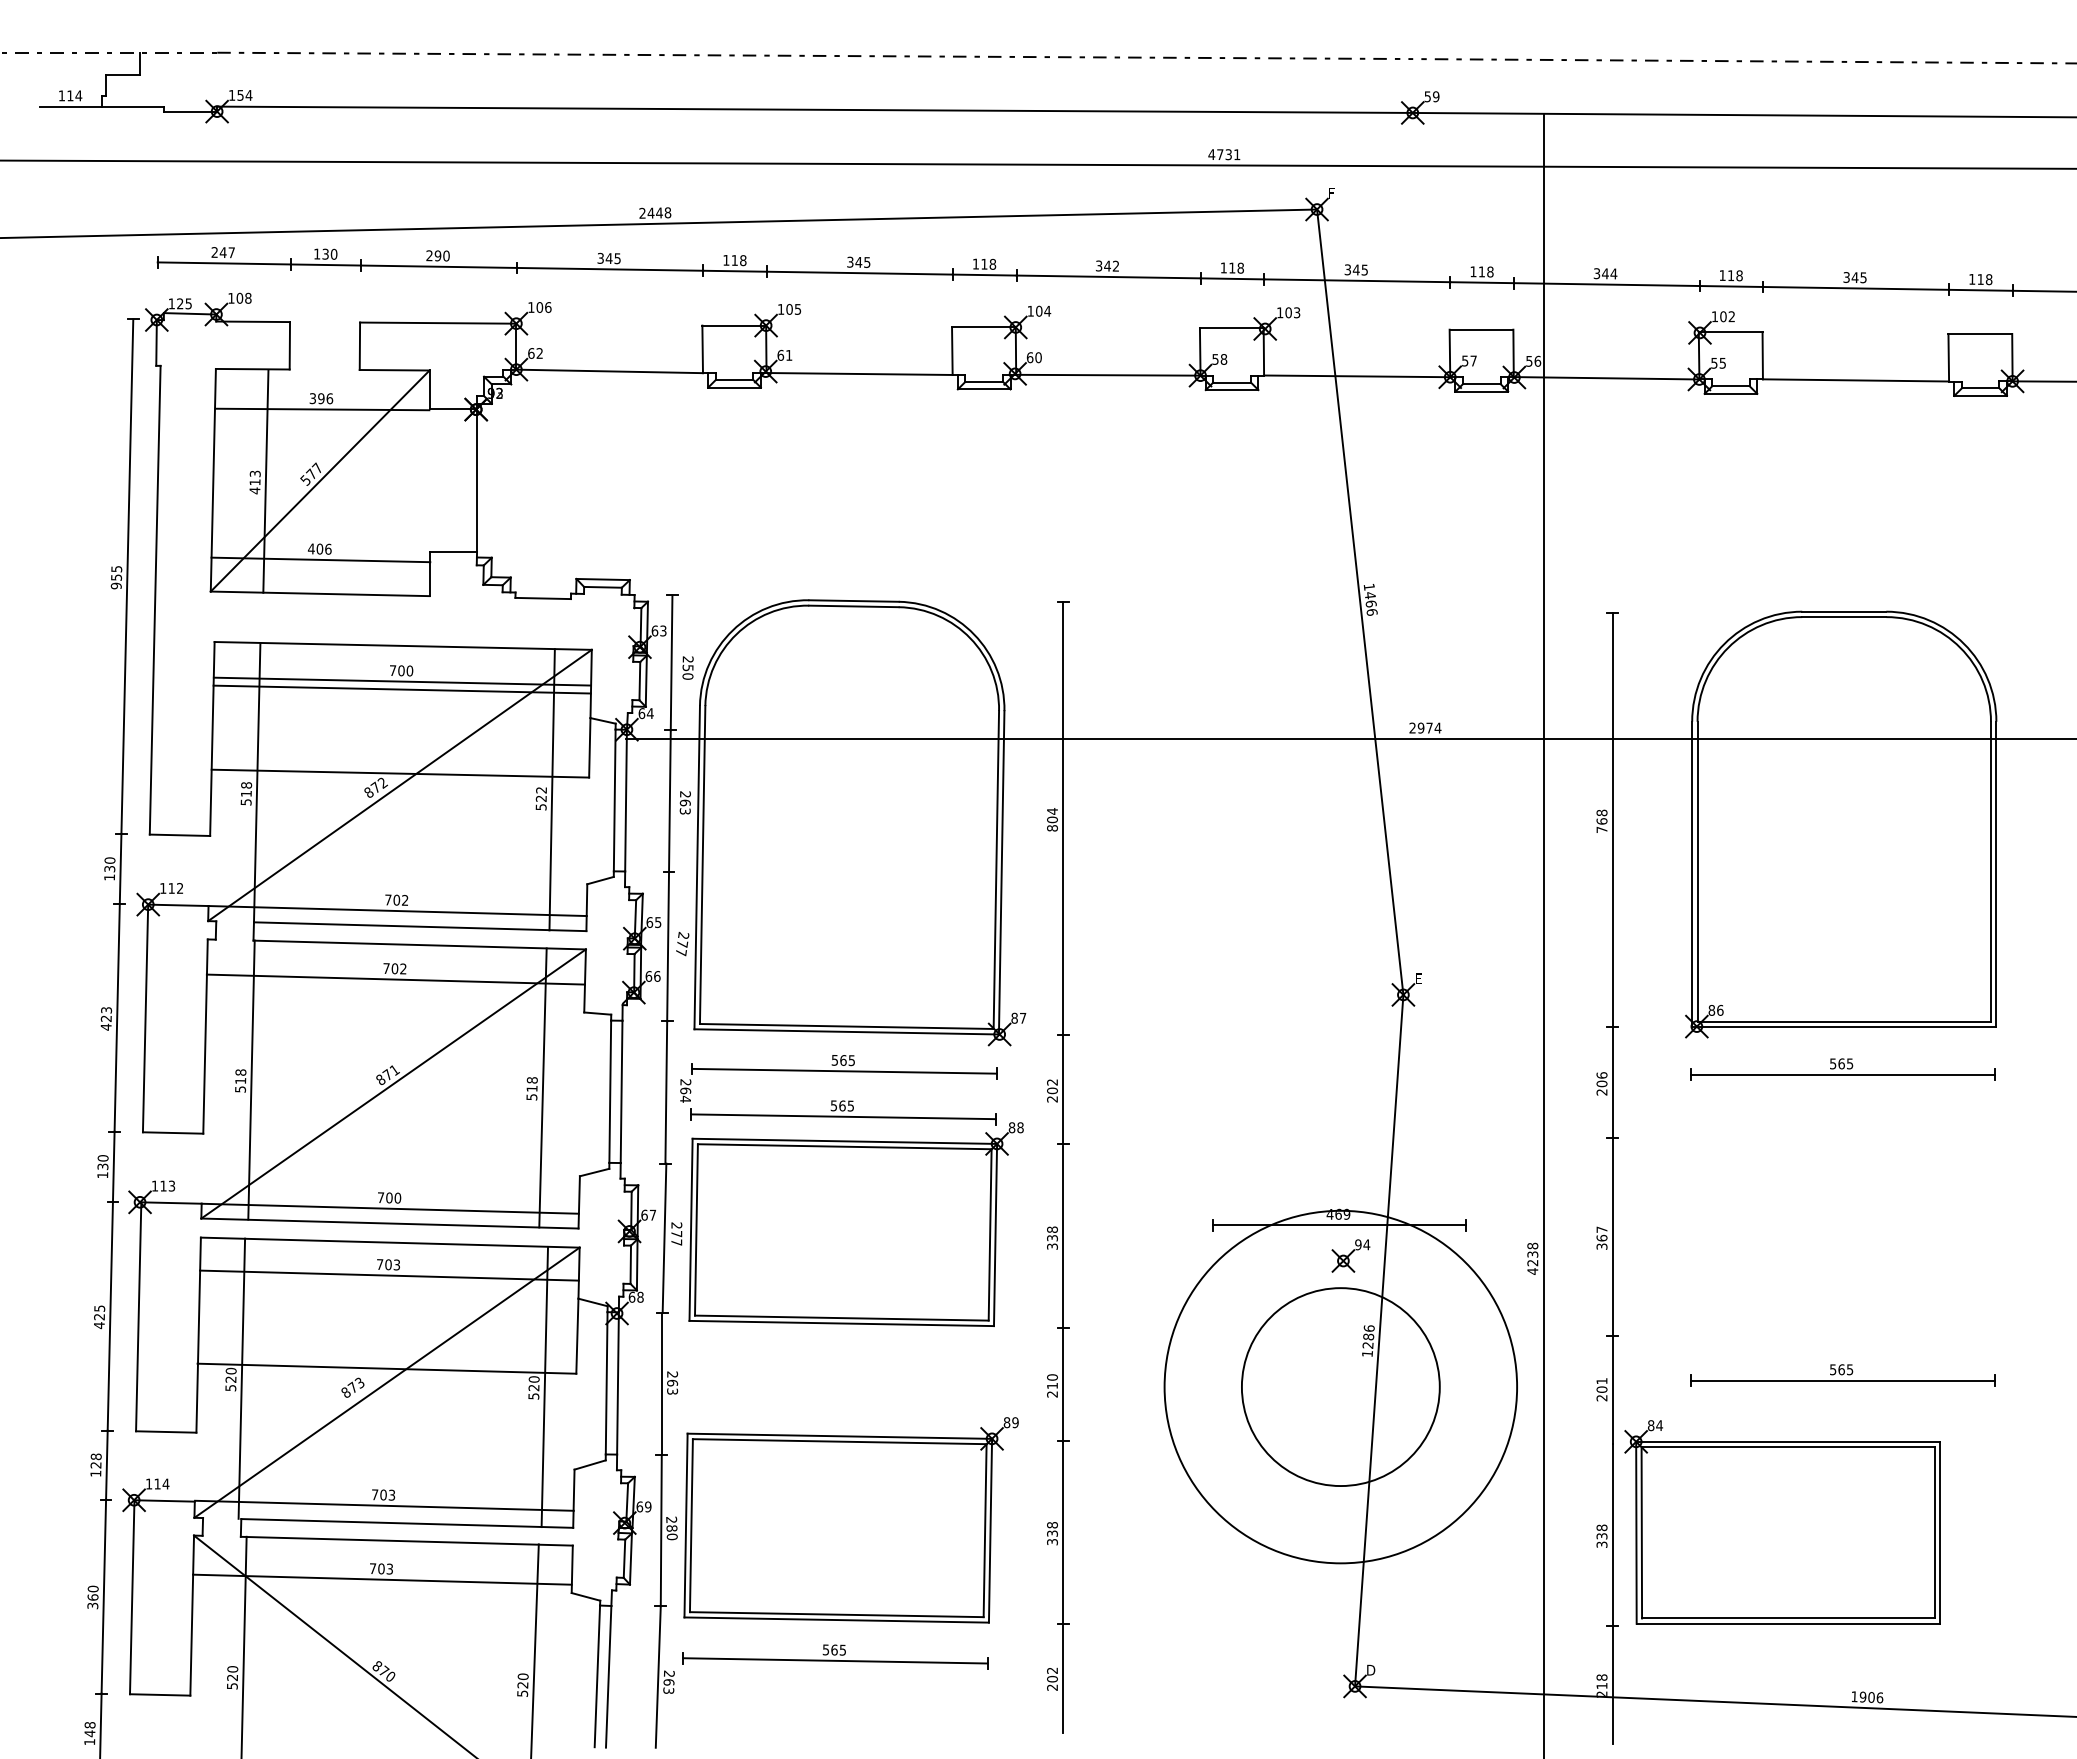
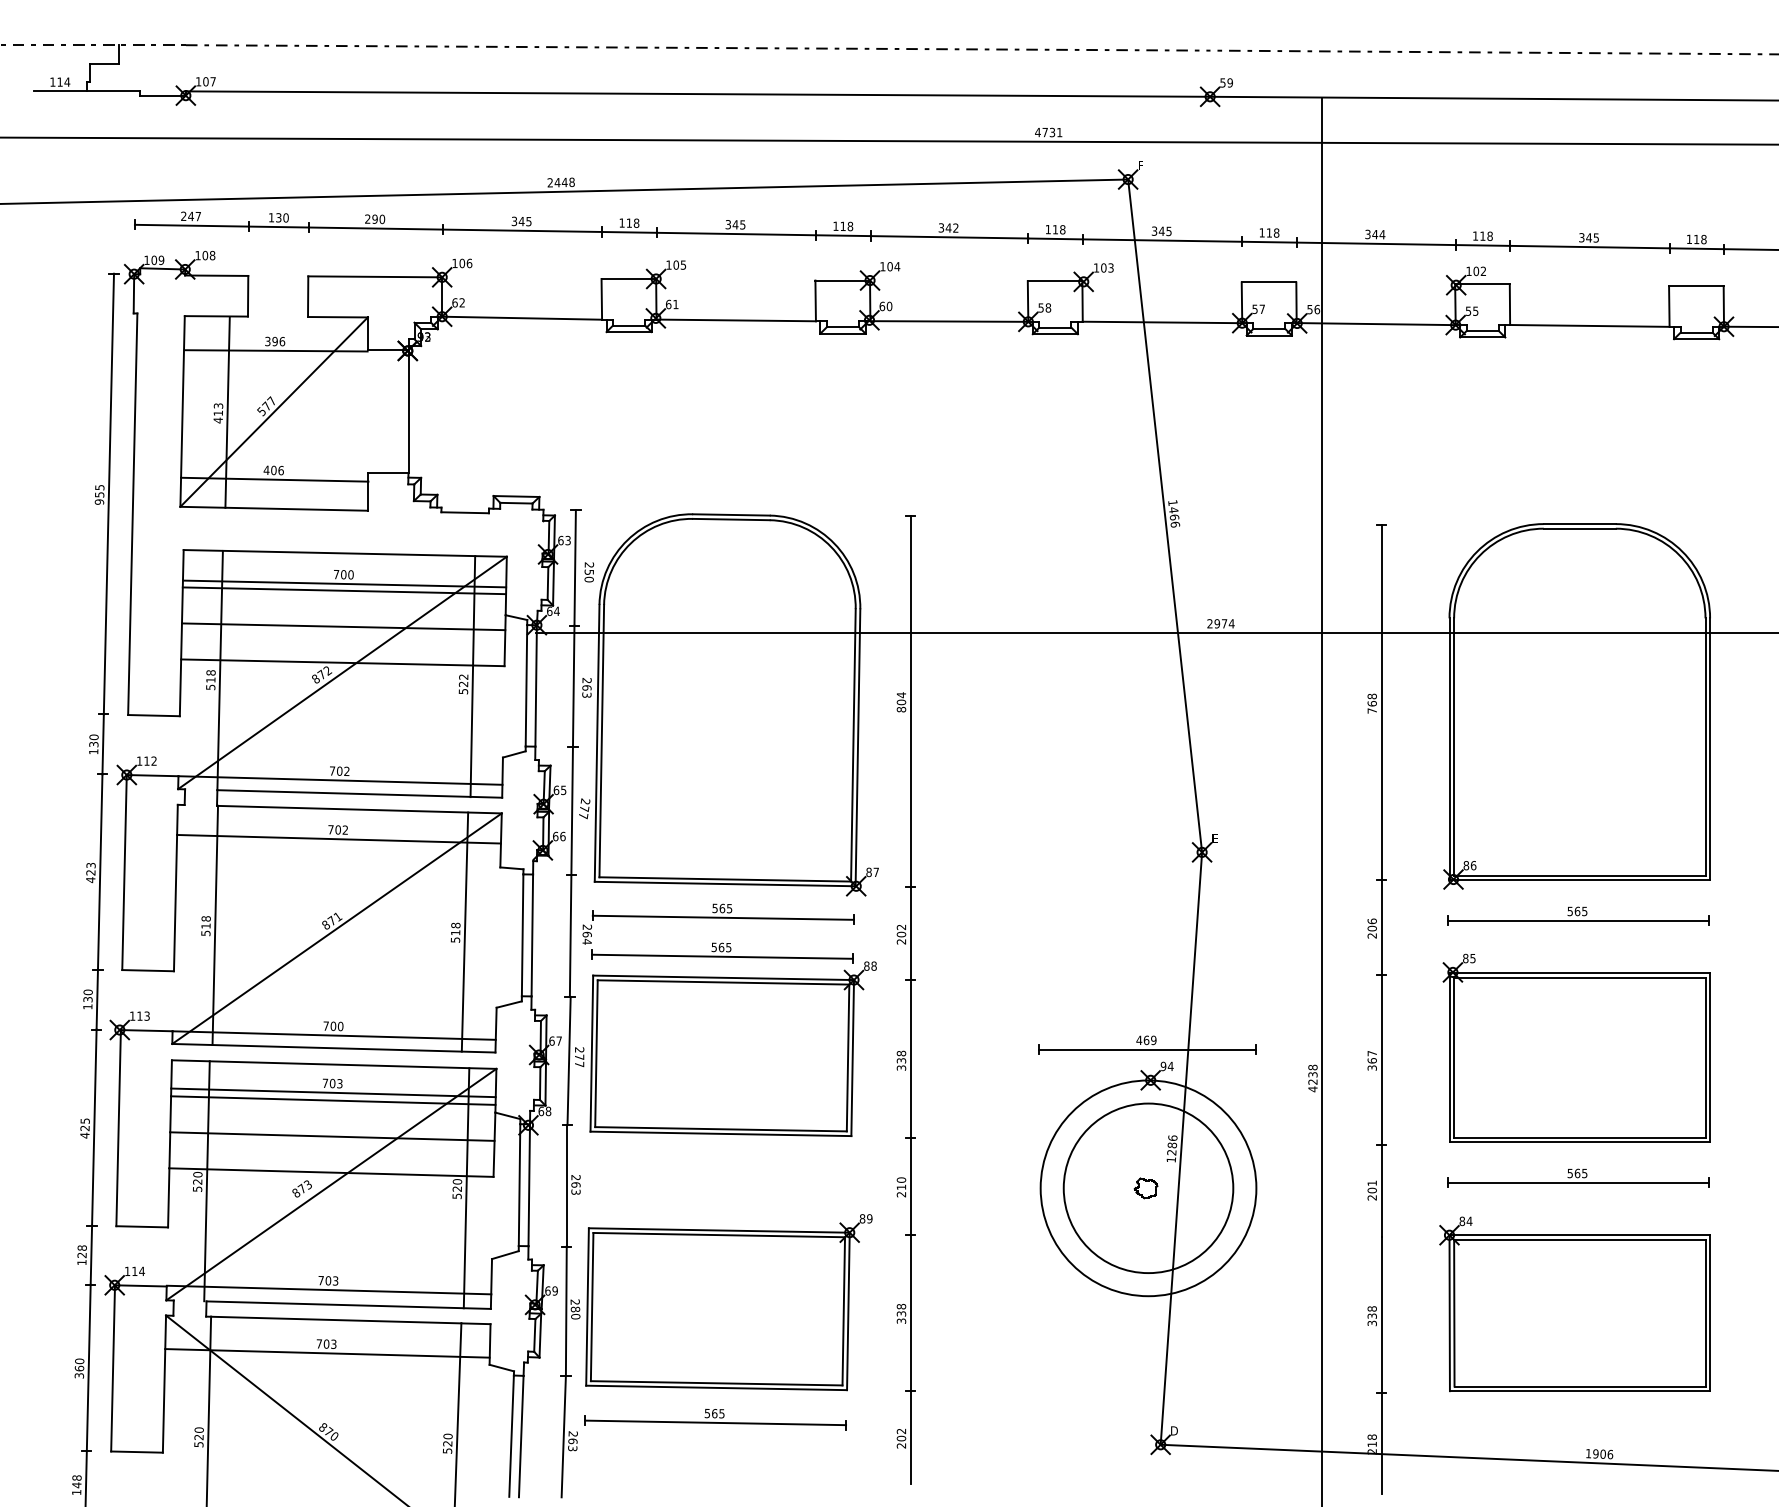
text: (244, 94) -> (209, 80), 154 -> 107
text: (184, 303) -> (157, 260), 125 -> 109
line: (401, 731) -> (343, 626), added
part: (1840, 1223) -> (1576, 1048), added
line: (388, 1284) -> (332, 1100), added
line: (387, 1326) -> (331, 1136), added
part: (1337, 1386) -> (1145, 1187), added
circle: (1340, 1386) -> (1148, 1187), size x0.71
part: (1782, 1522) -> (1574, 1304), moved

